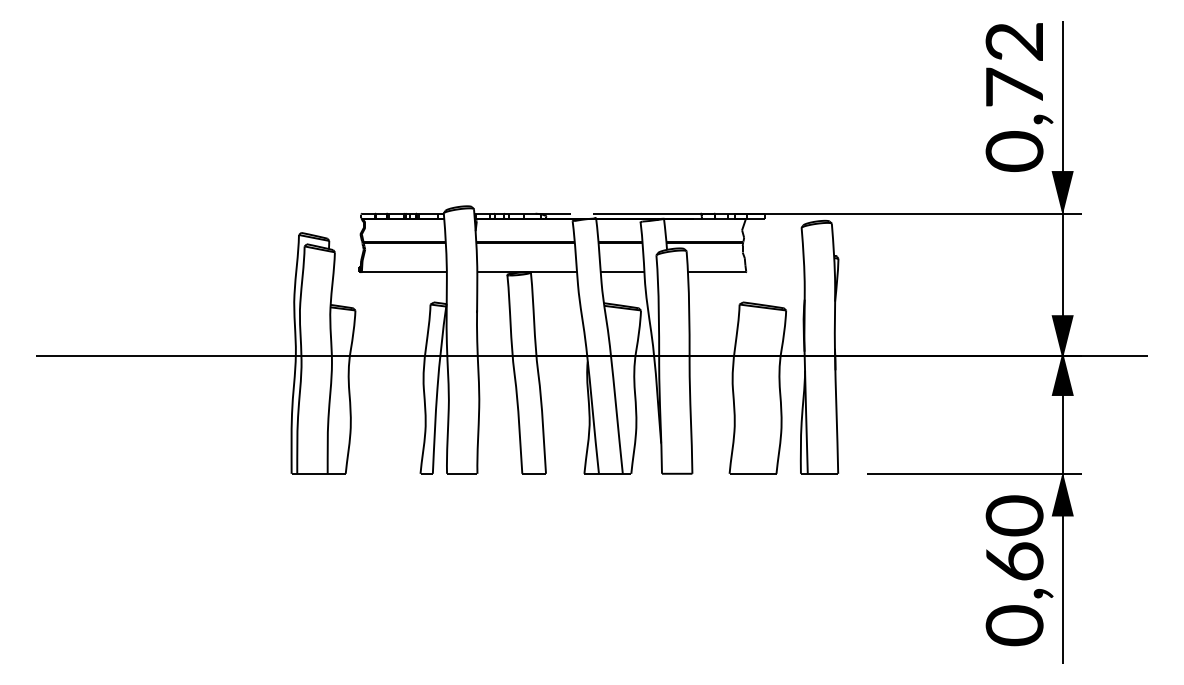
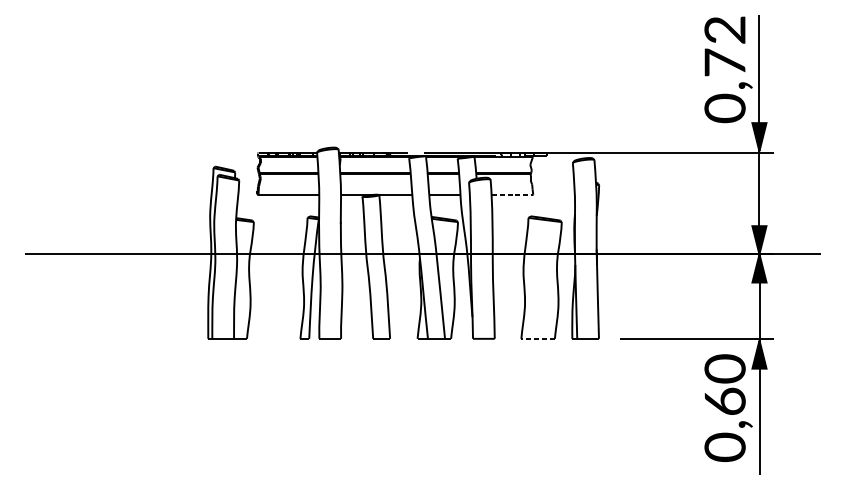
line: (717, 272) -> (512, 194), solid -> dashed
line: (752, 473) -> (537, 338), solid -> dashed

